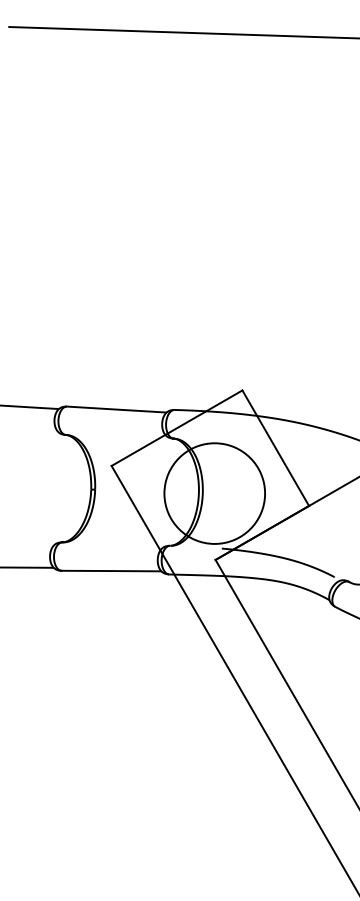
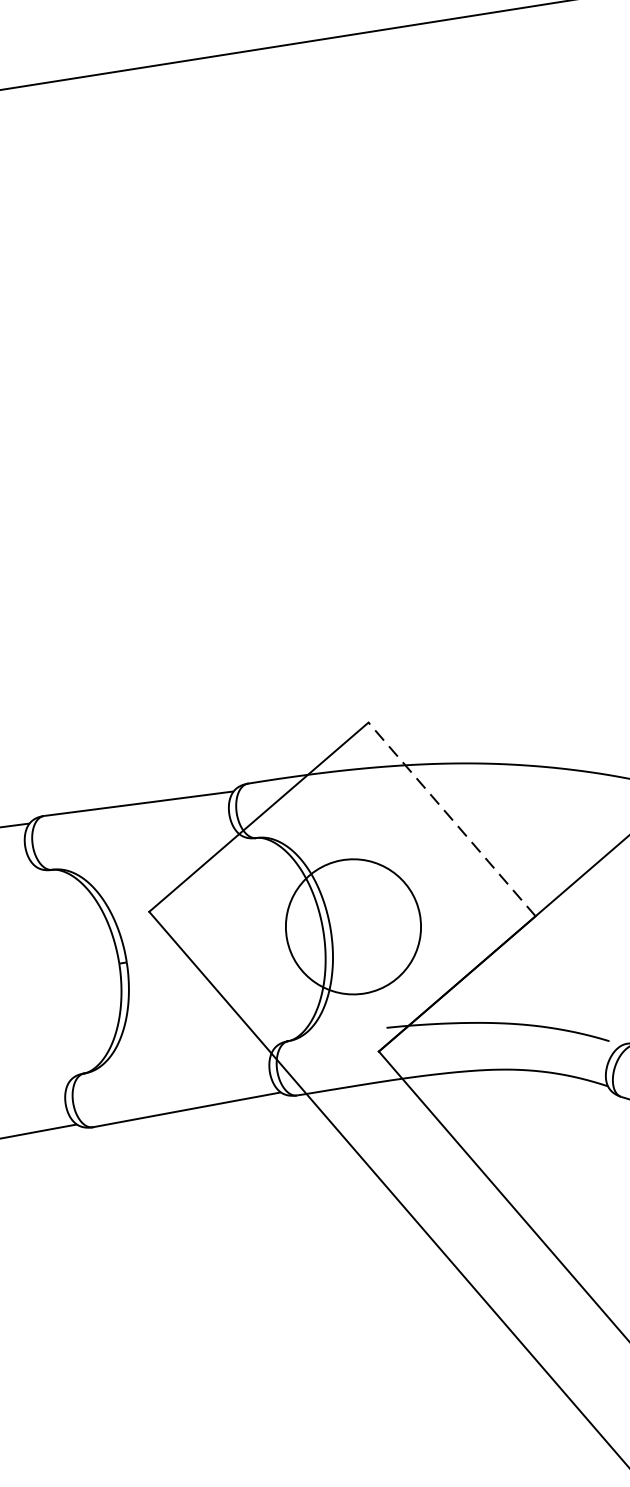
line: (275, 448) -> (451, 820), solid -> dashed
circle: (214, 493) -> (352, 926), size x0.7

